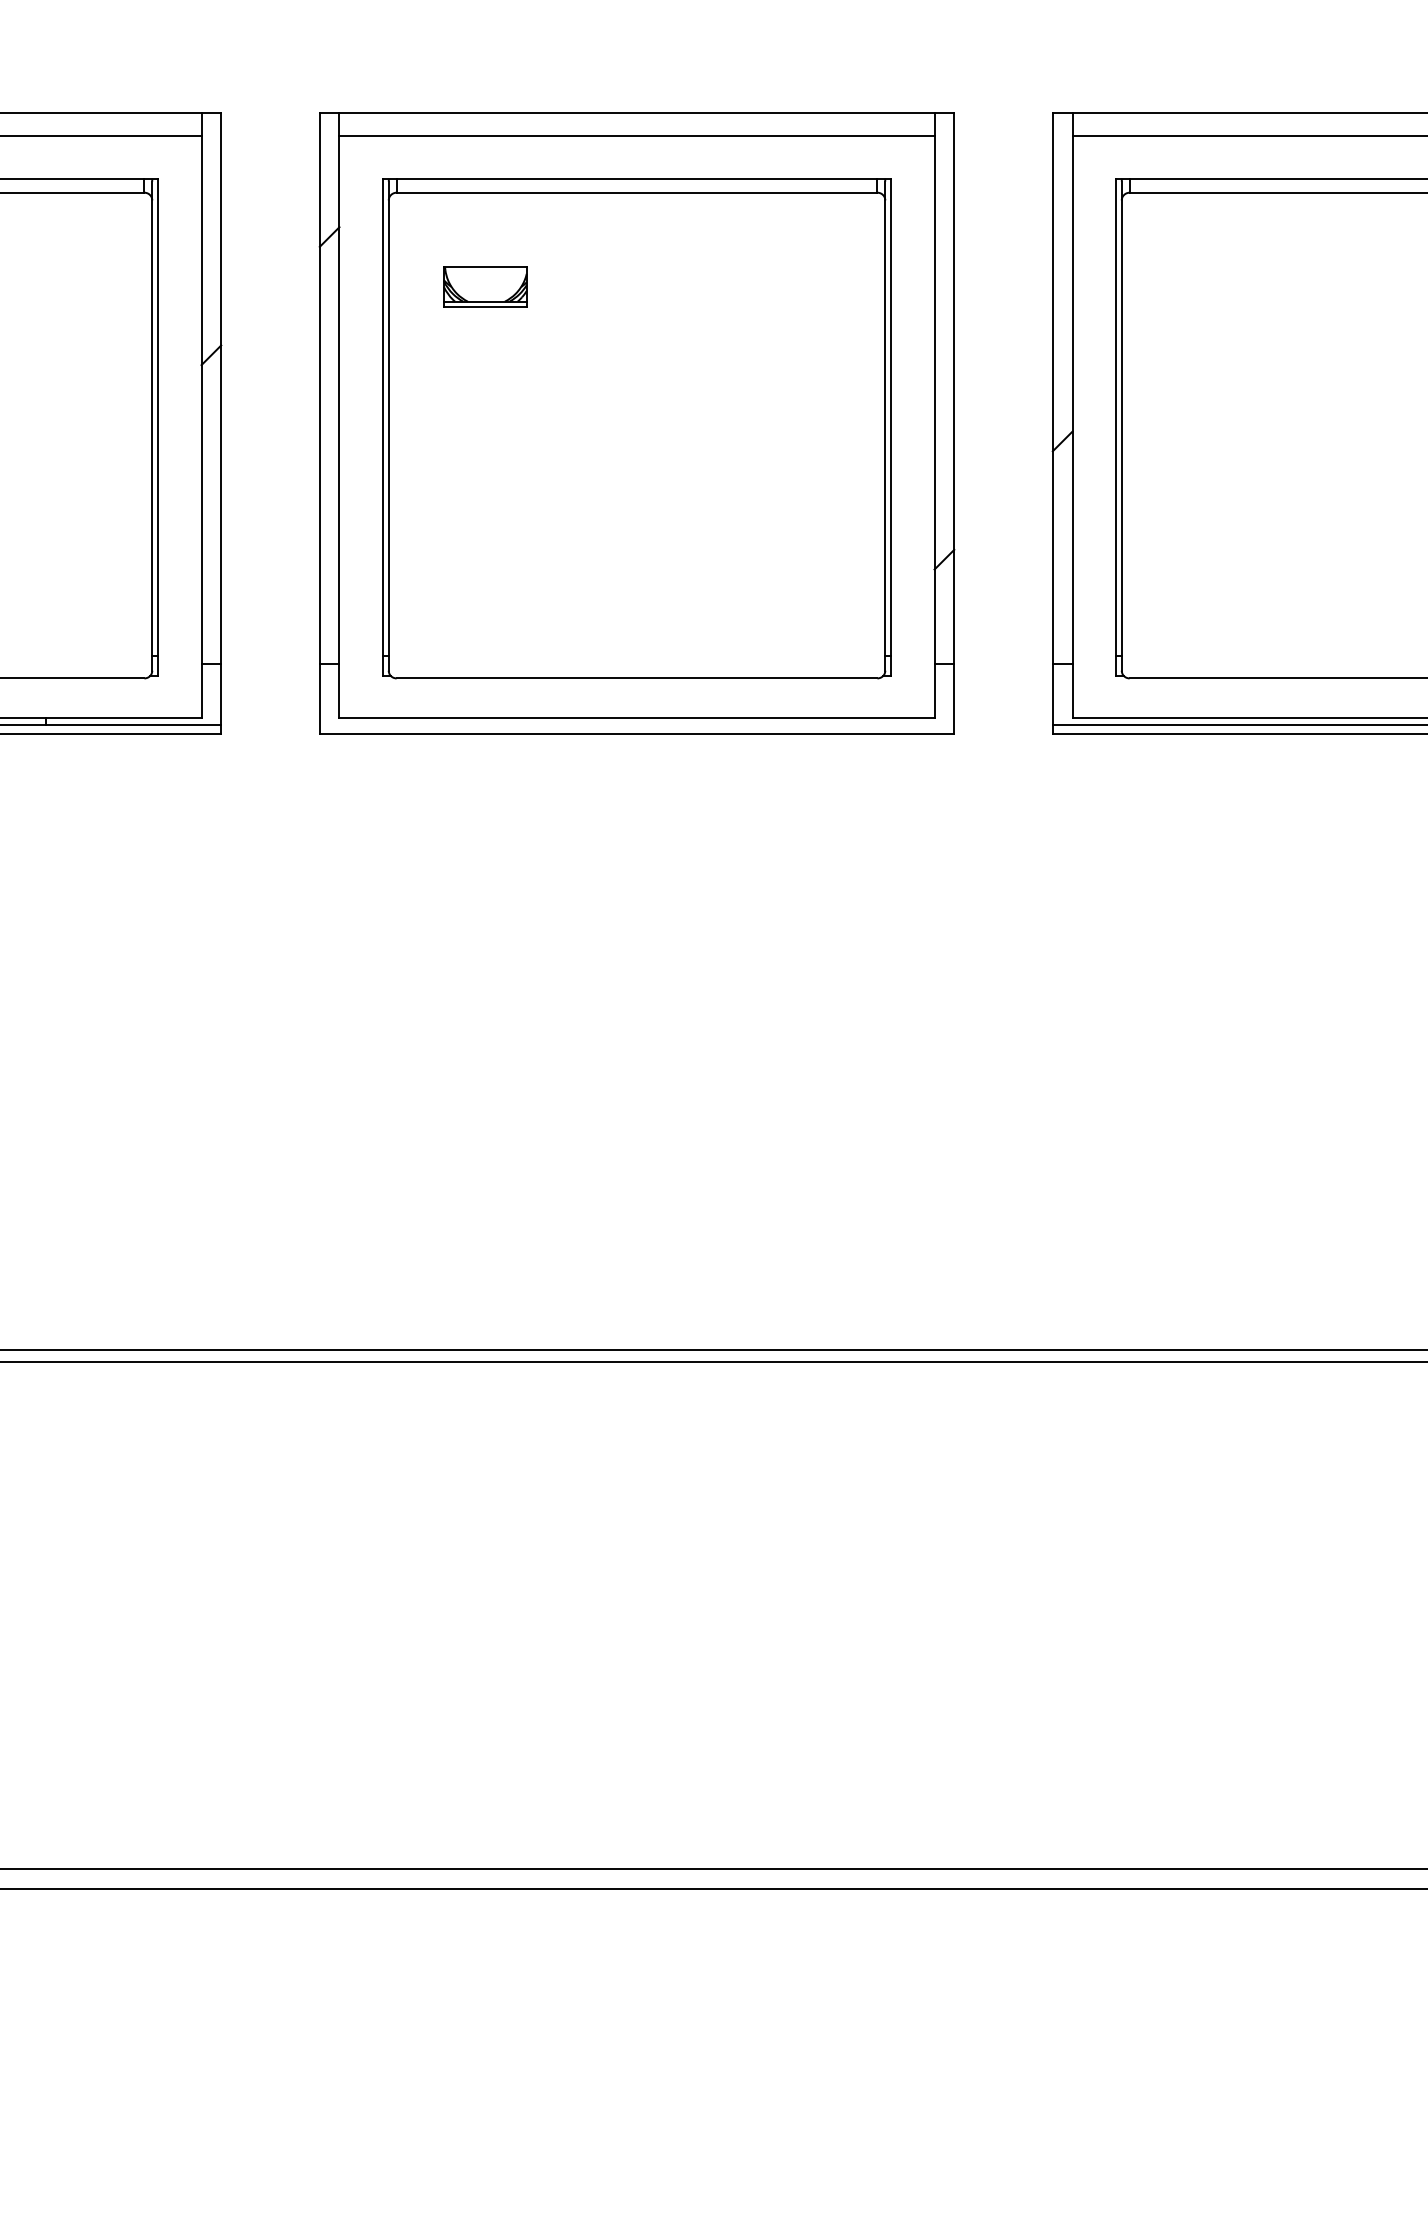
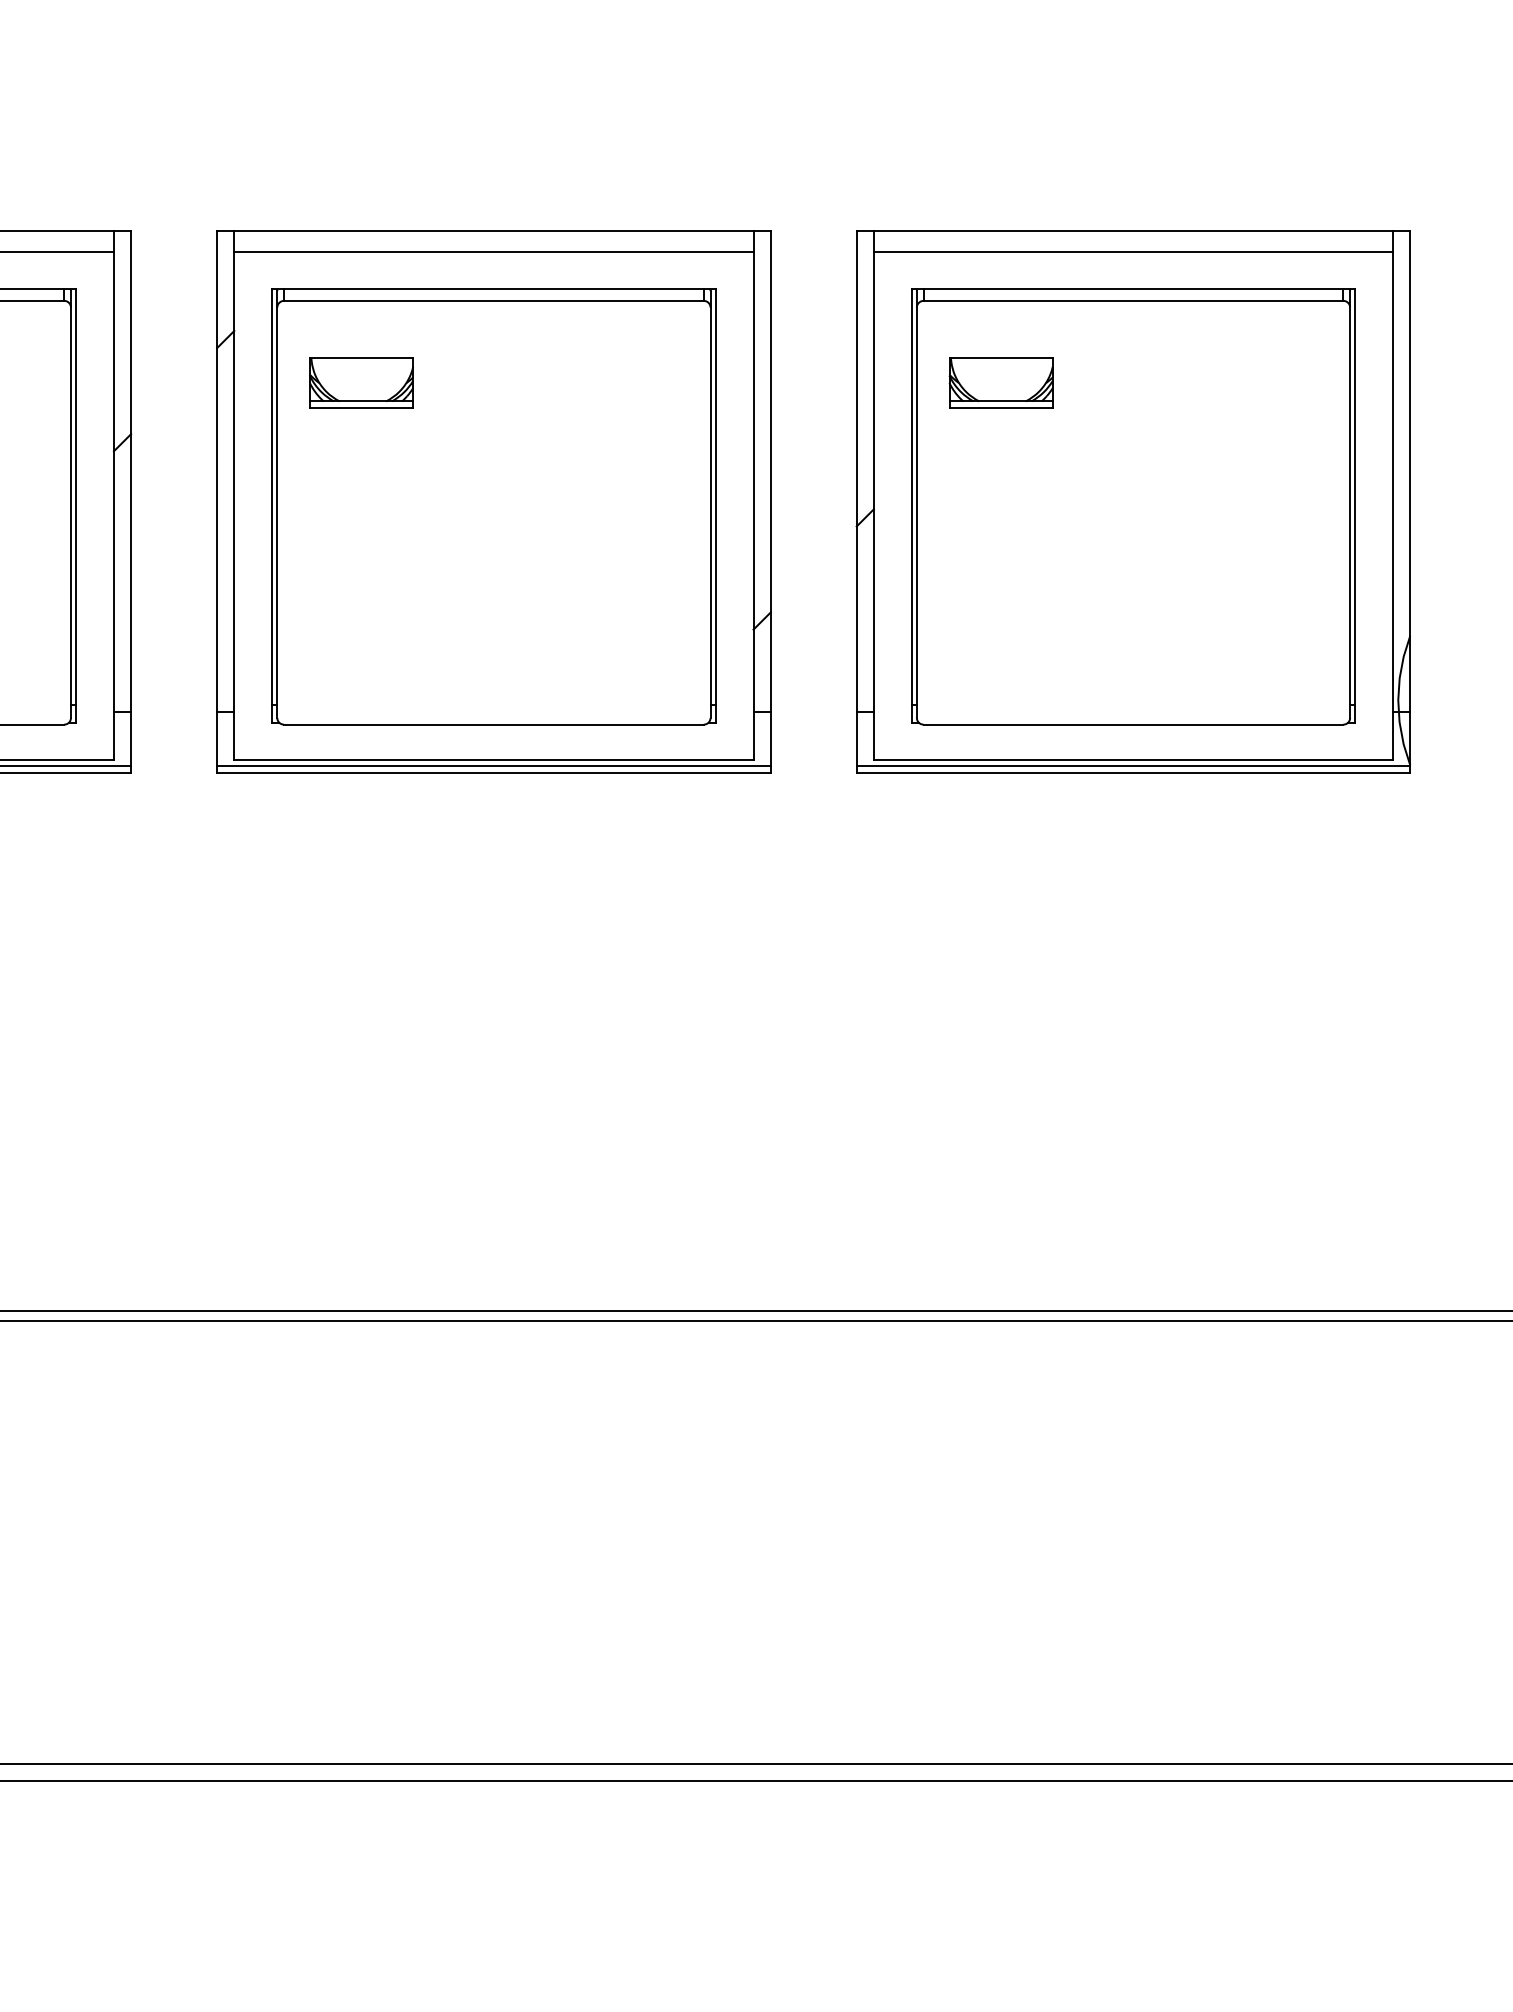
part: (485, 286) -> (361, 382), size x1.43
part: (1217, 286) -> (1000, 382), added
line: (636, 725) -> (493, 765), added

